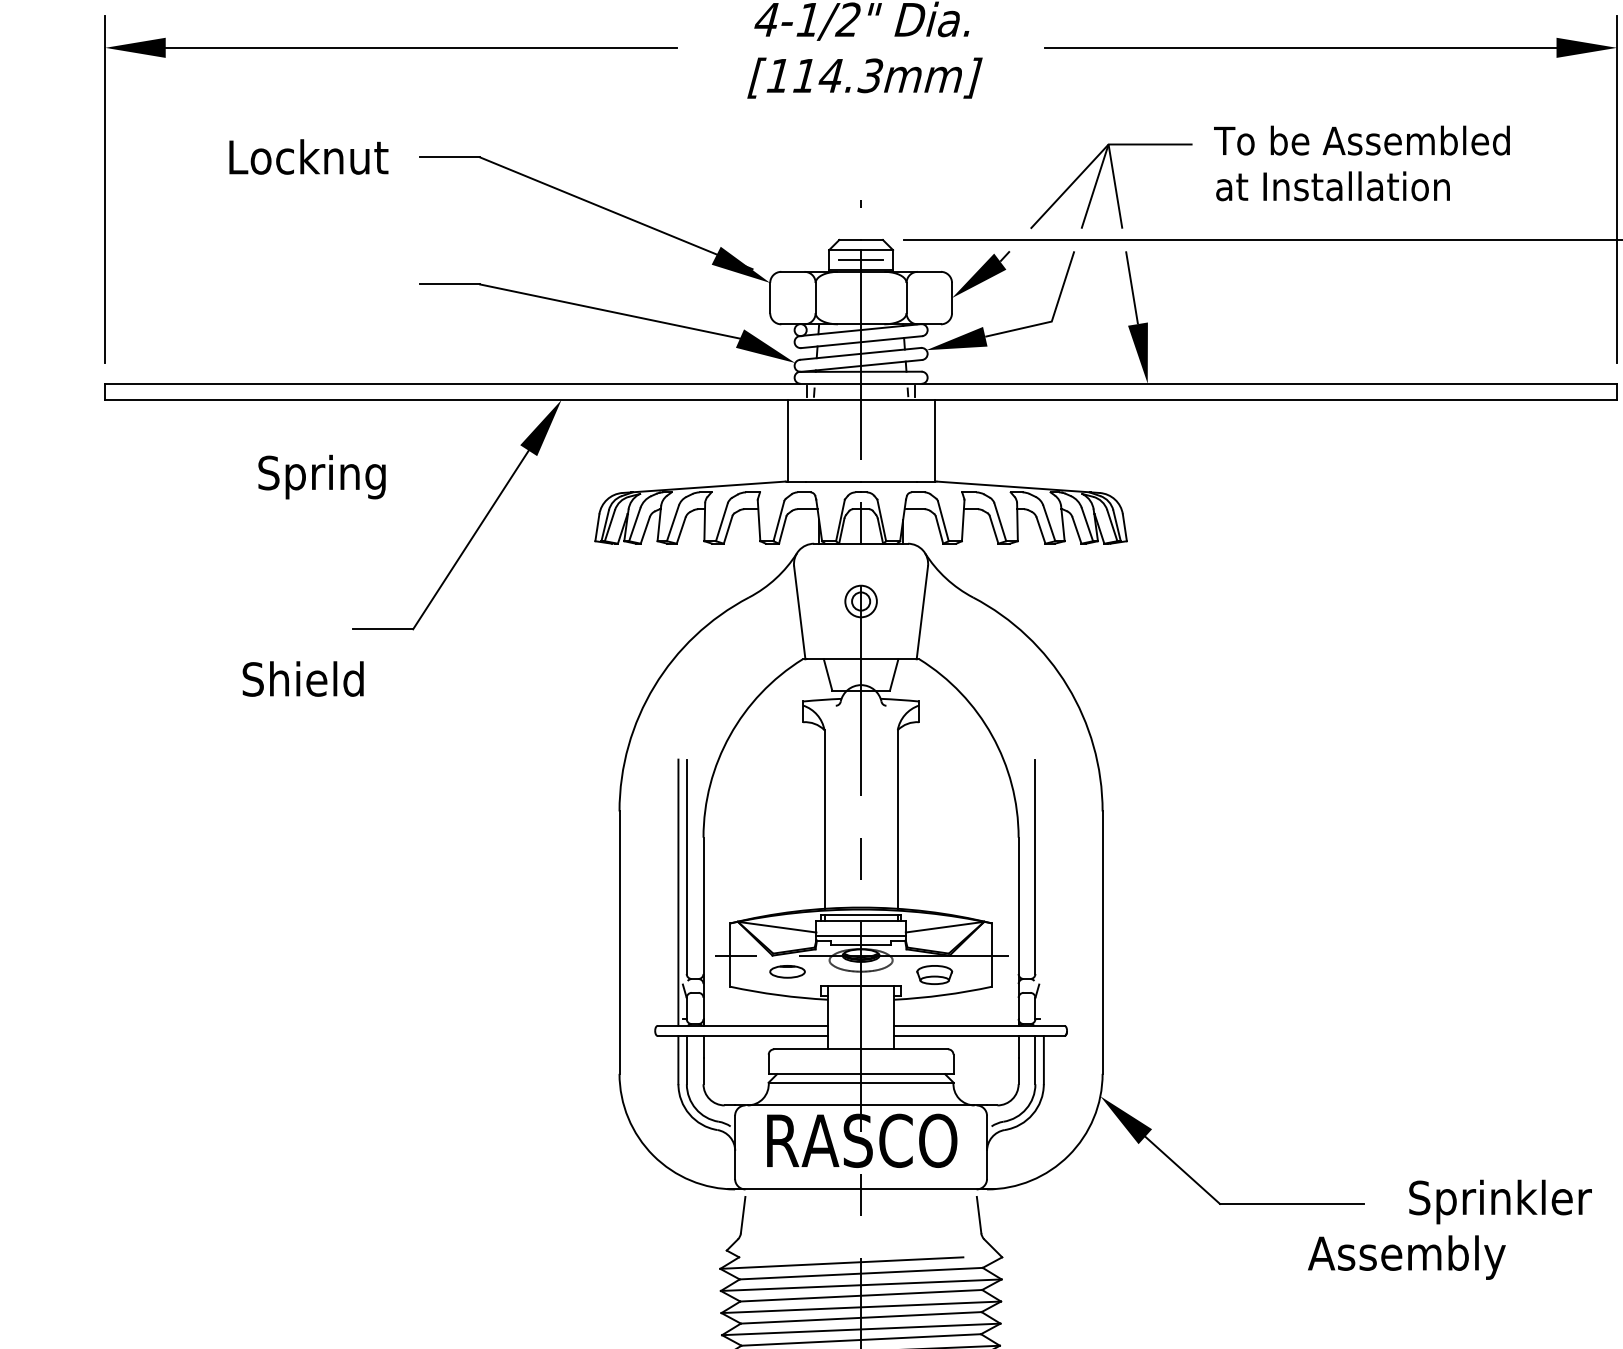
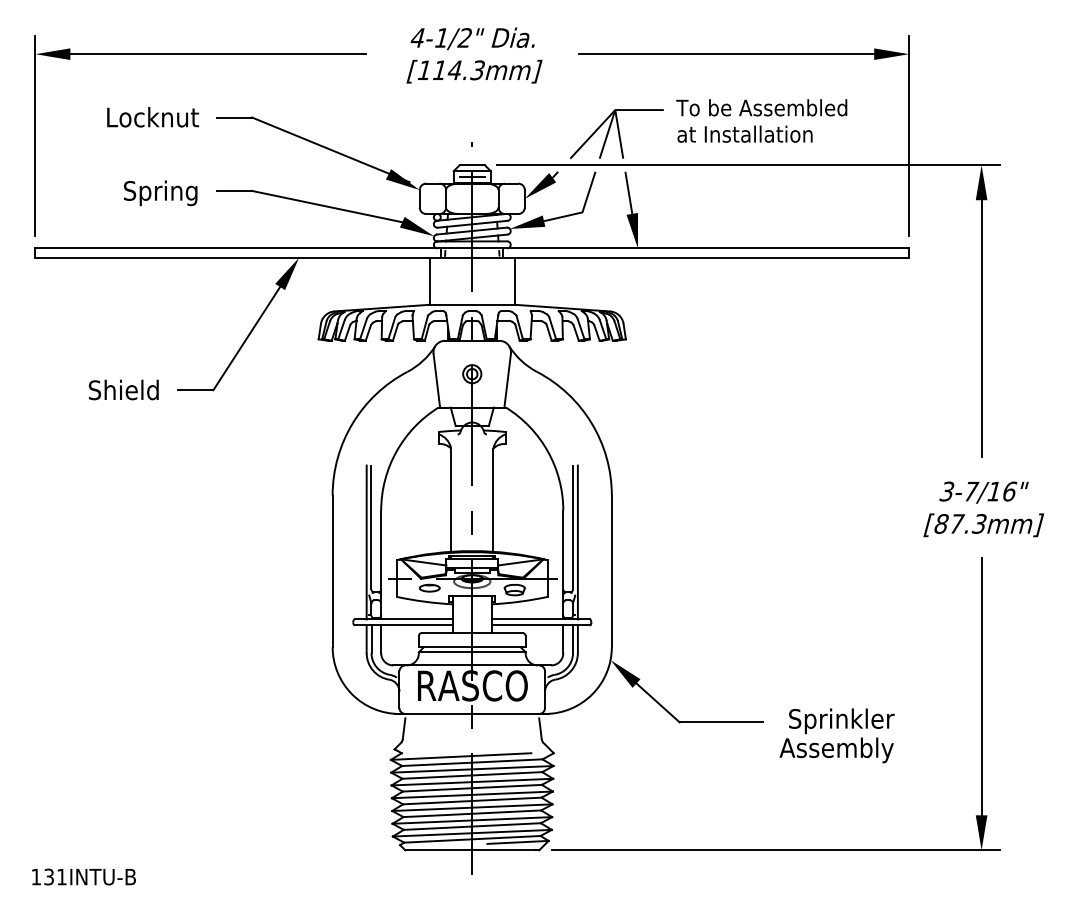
text: (321, 477) -> (160, 193), moved
text: (302, 678) -> (123, 389), moved
line: (1043, 892) -> (577, 542), added
text: (1406, 1257) -> (836, 750), moved

